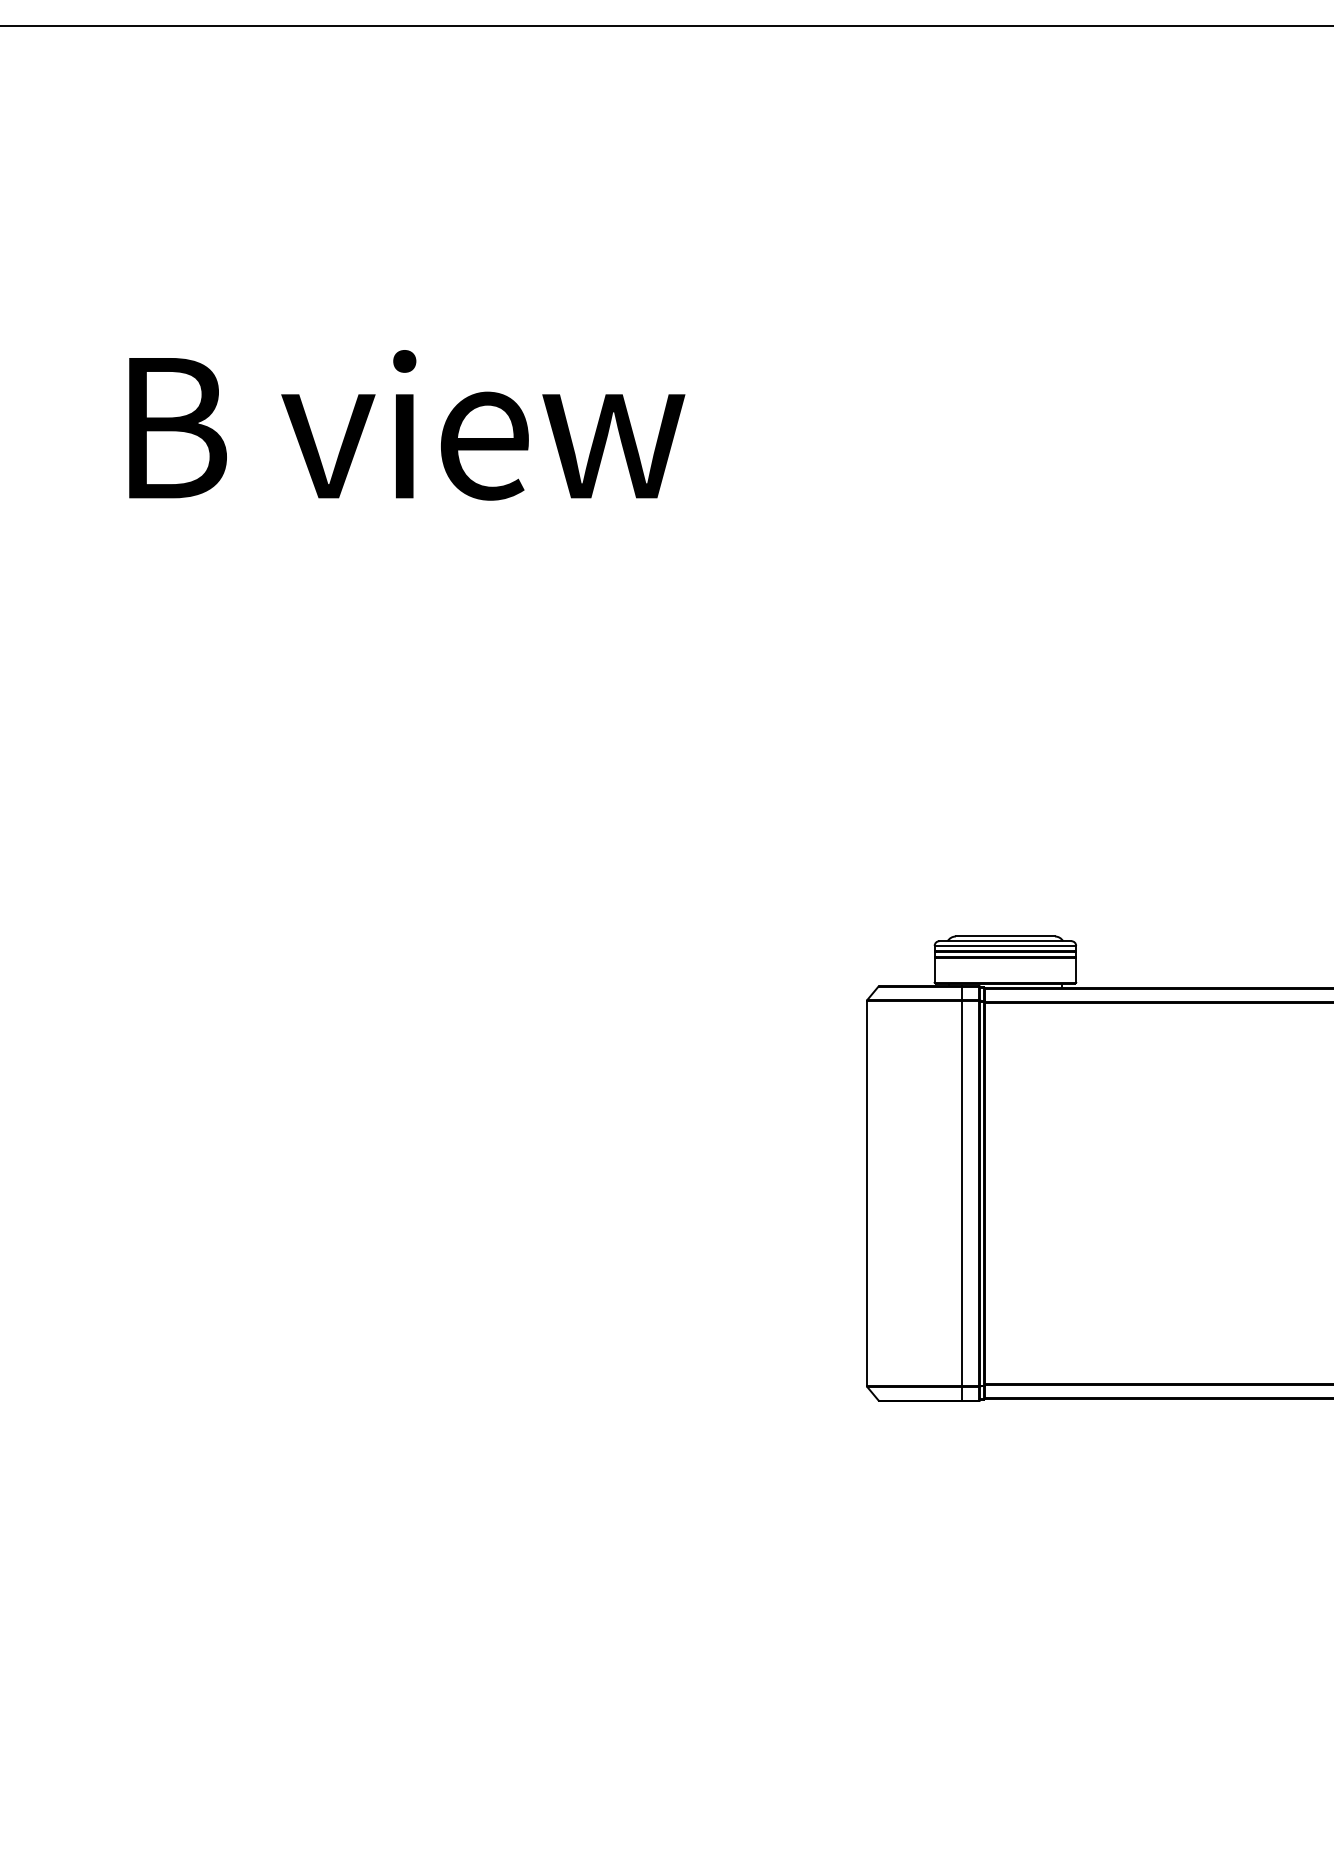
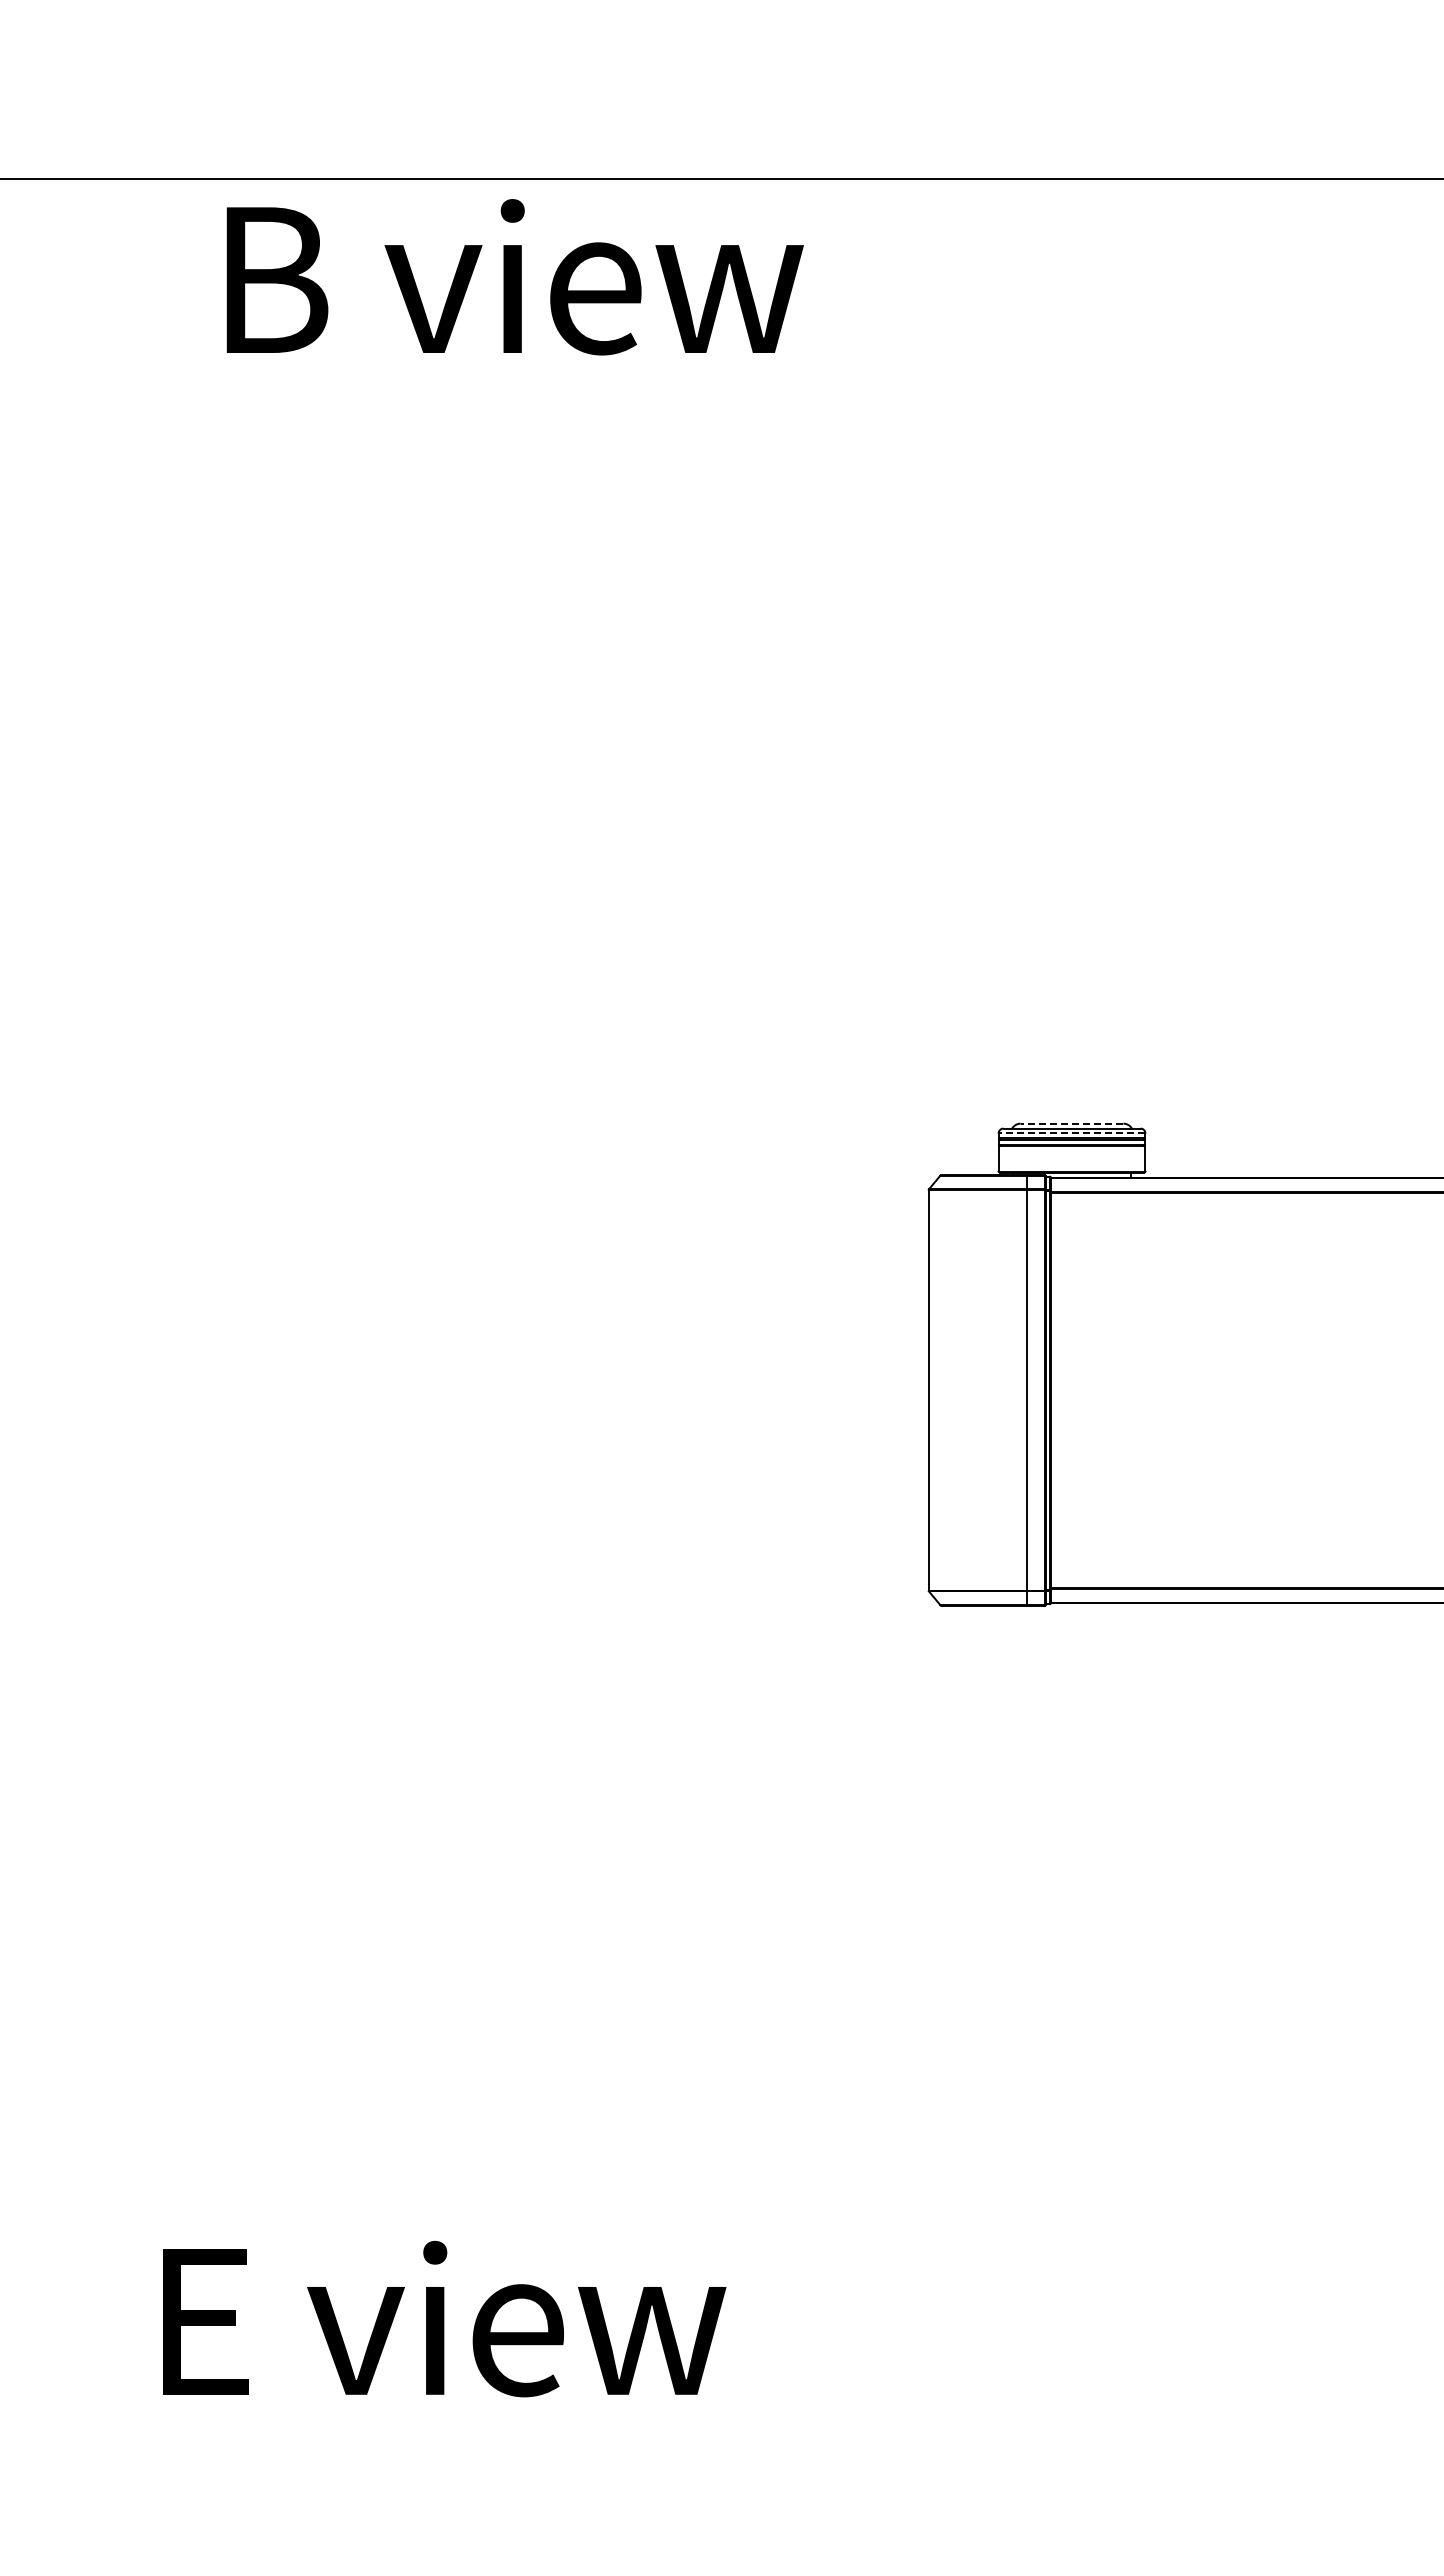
text: (406, 425) -> (514, 277), moved
line: (1004, 936) -> (1071, 1123), solid -> dashed
line: (1004, 945) -> (1071, 1133), solid -> dashed

